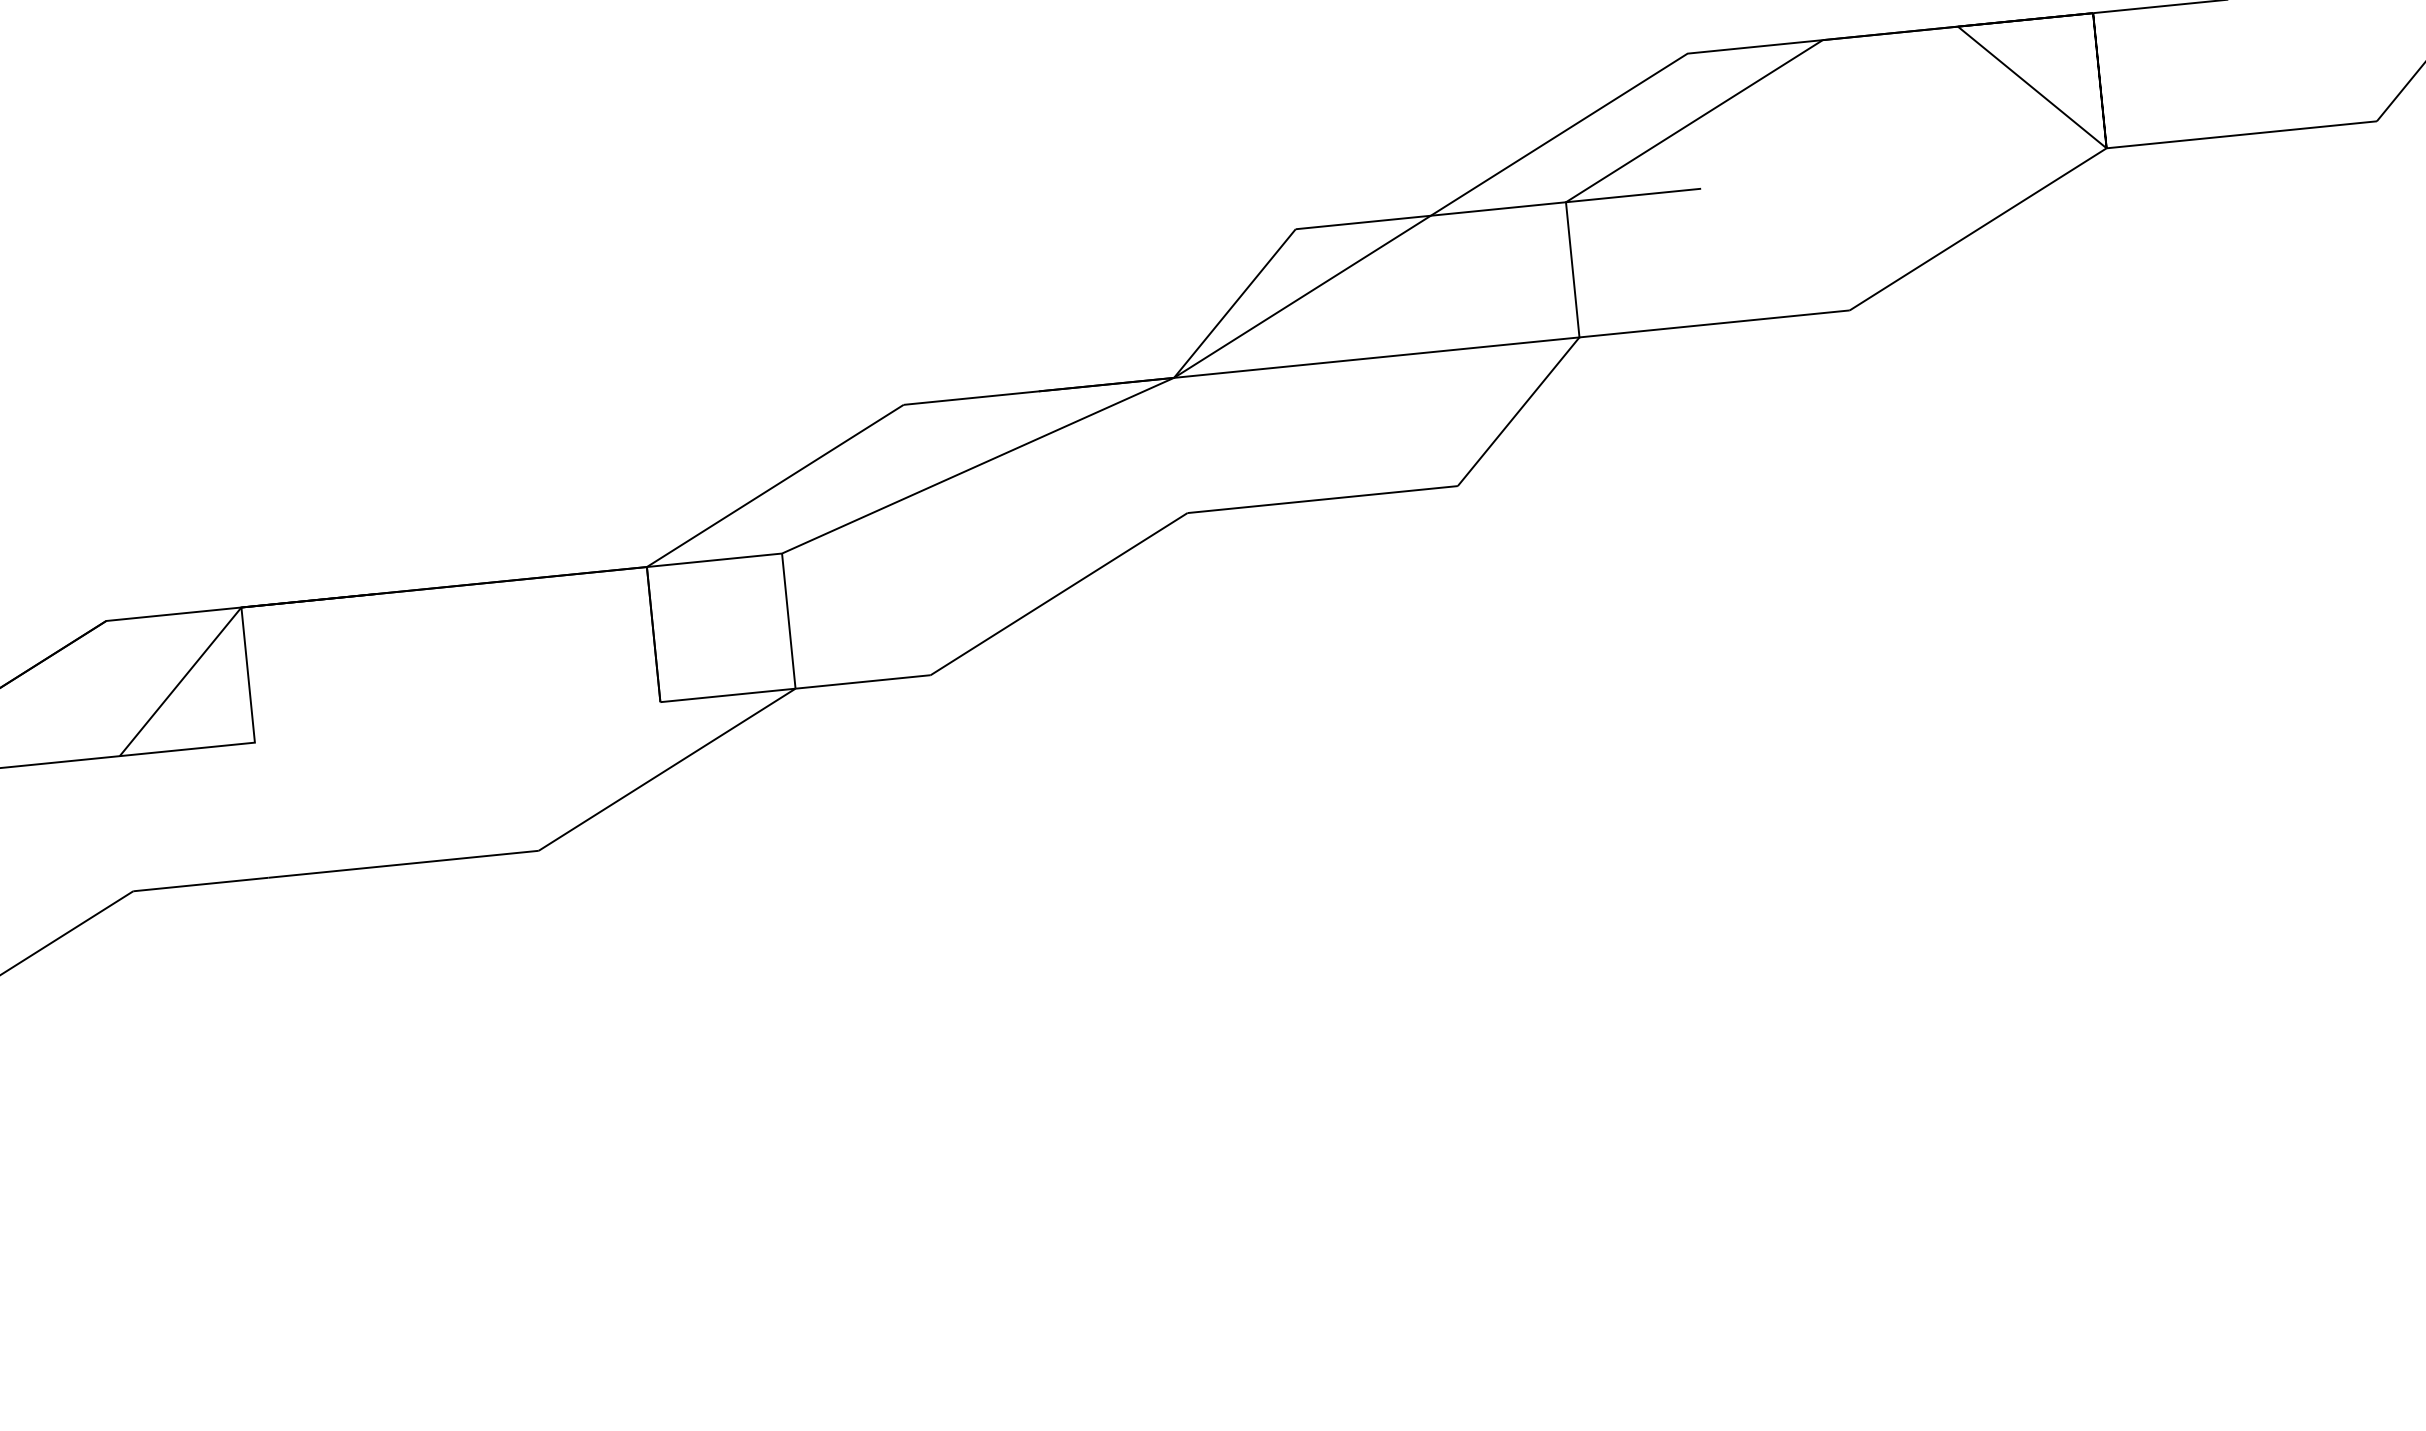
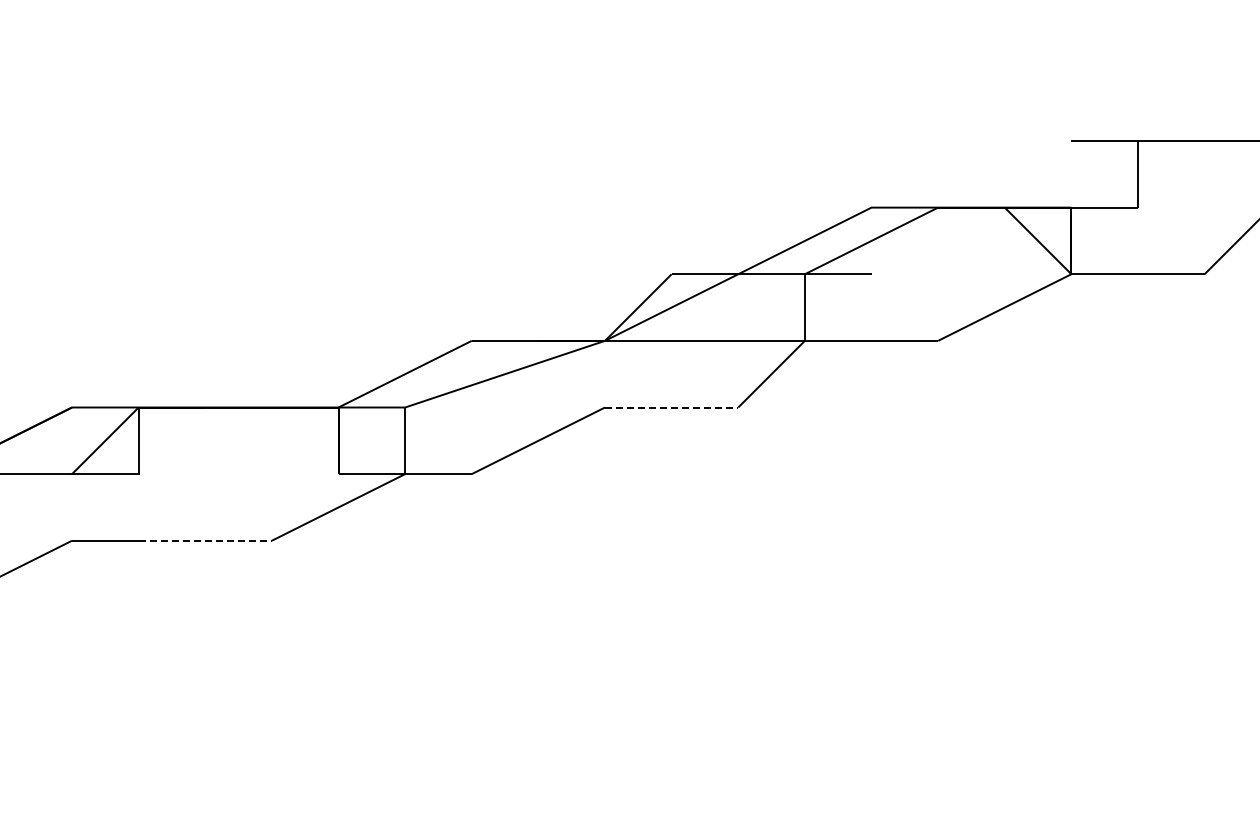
line: (1322, 499) -> (671, 407), solid -> dashed
line: (403, 863) -> (205, 540), solid -> dashed

